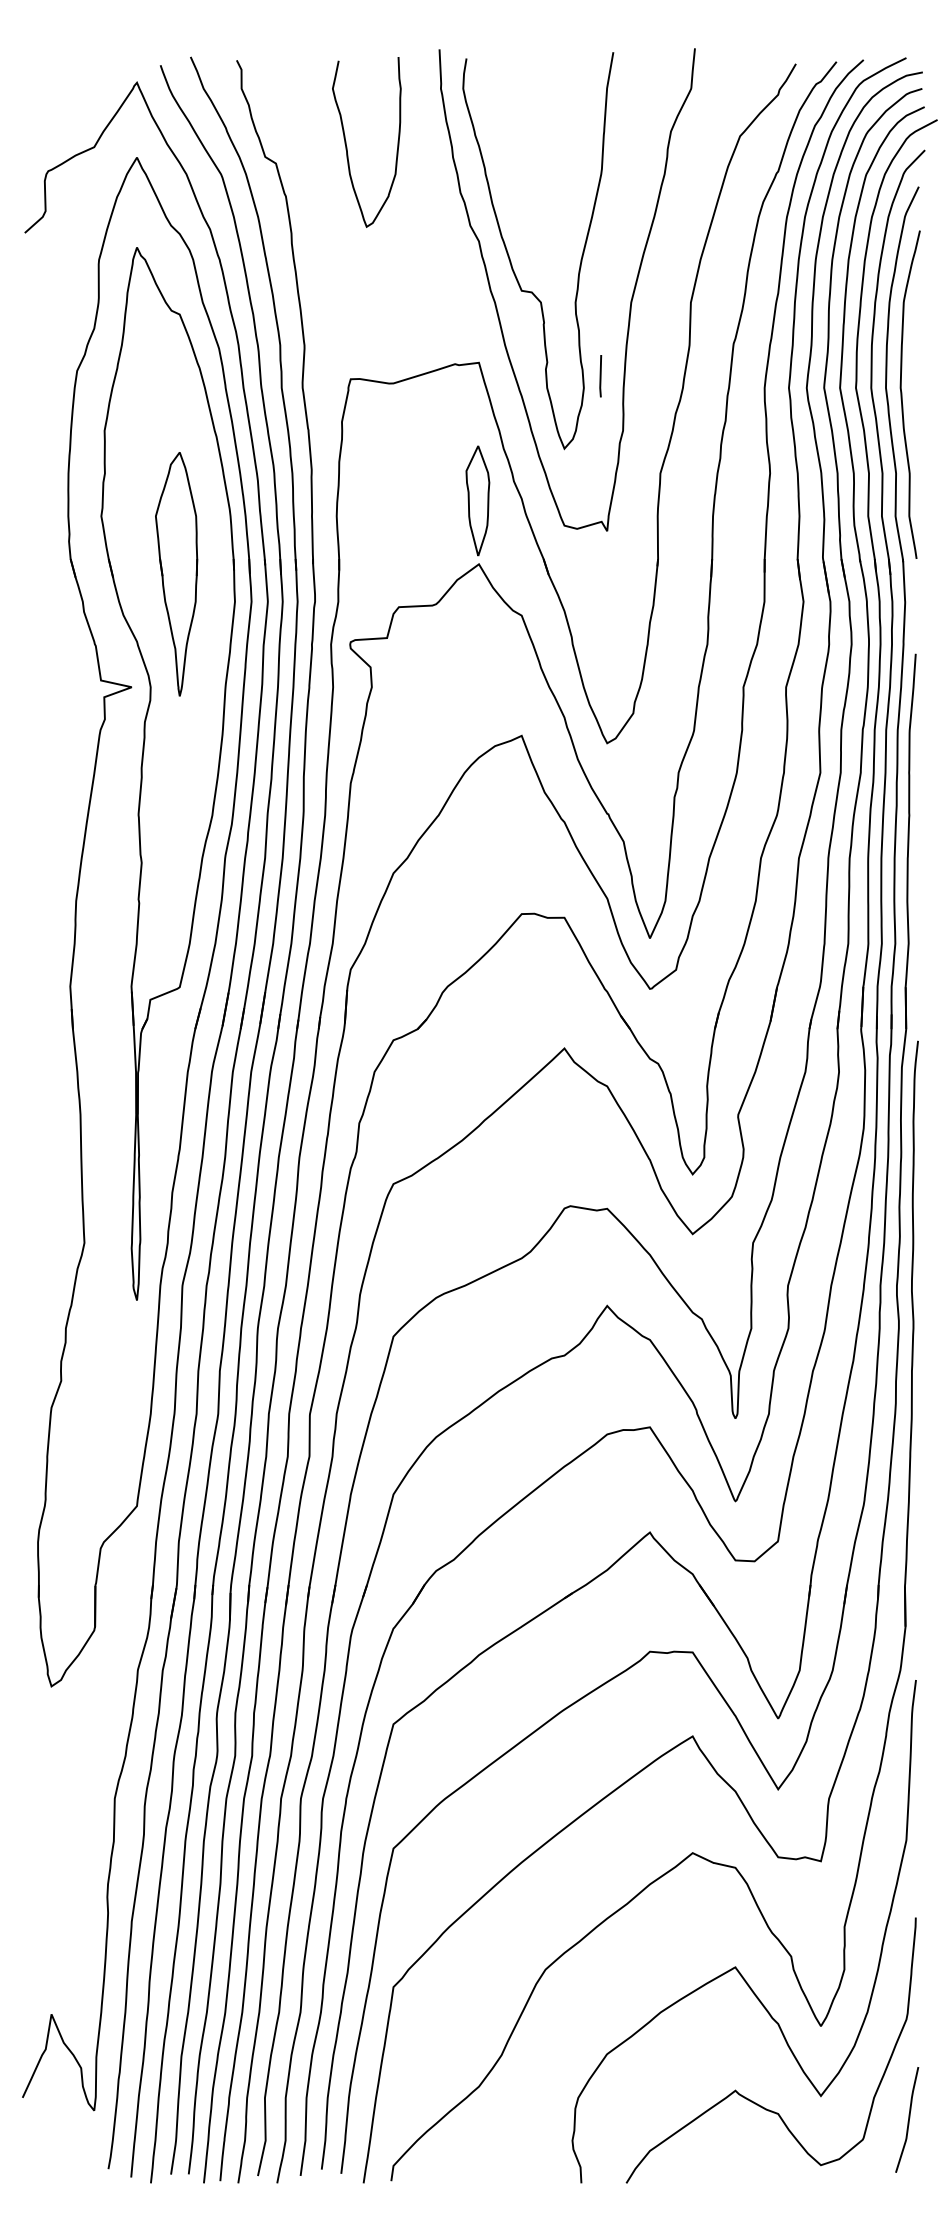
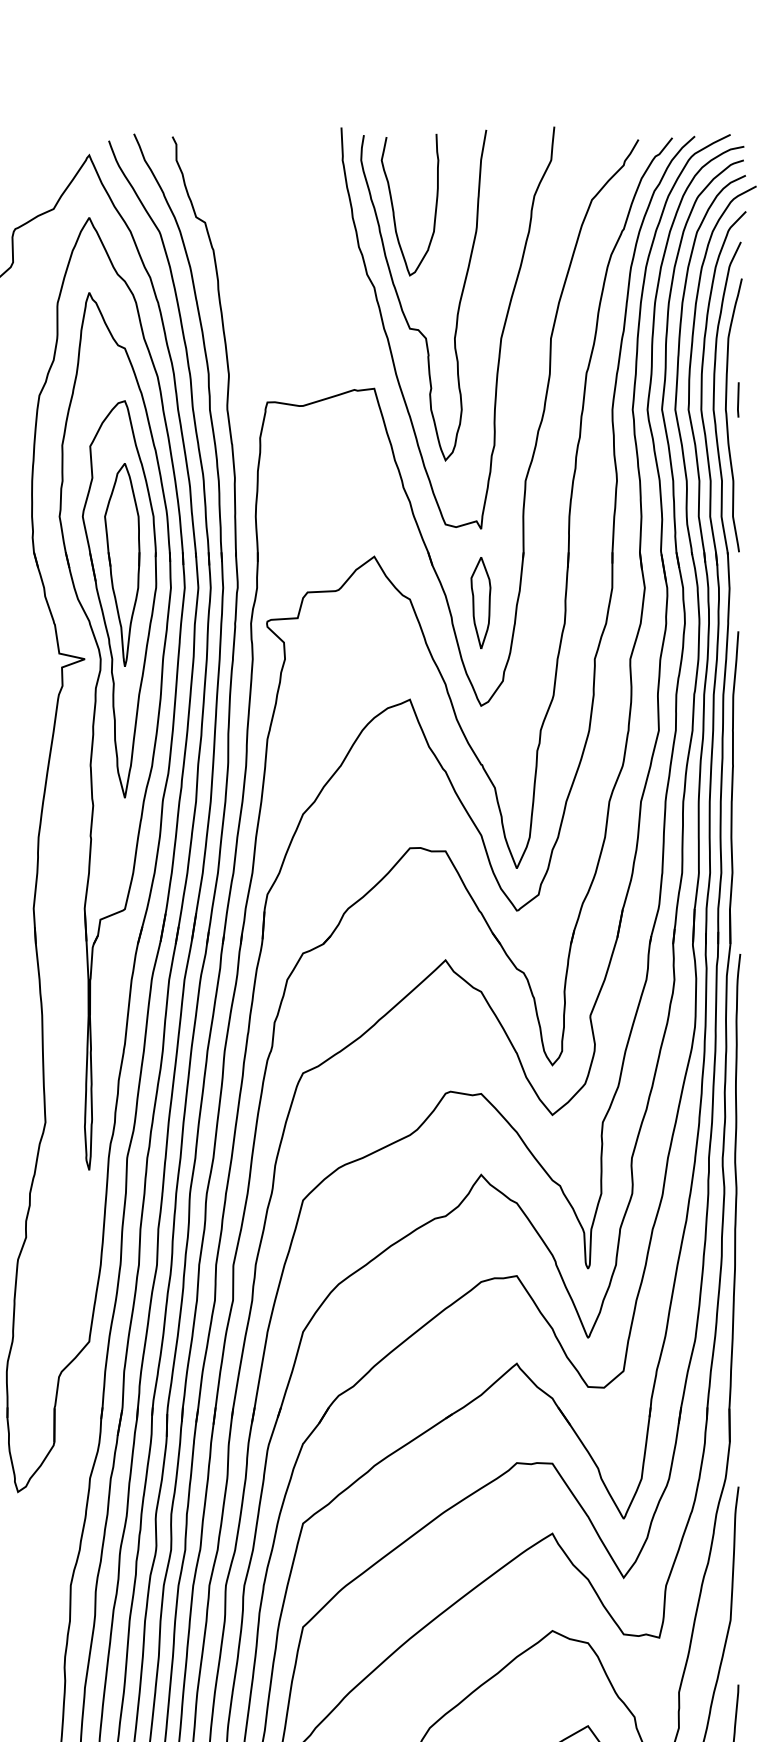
curve: (347, 146) -> (393, 208), moved
line: (600, 376) -> (738, 400), moved
part: (477, 500) -> (480, 602), moved
part: (173, 615) -> (119, 599), added

